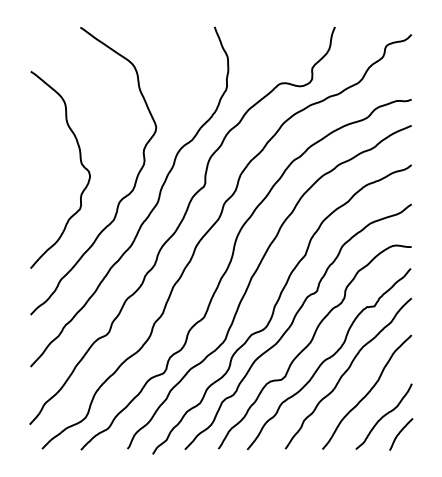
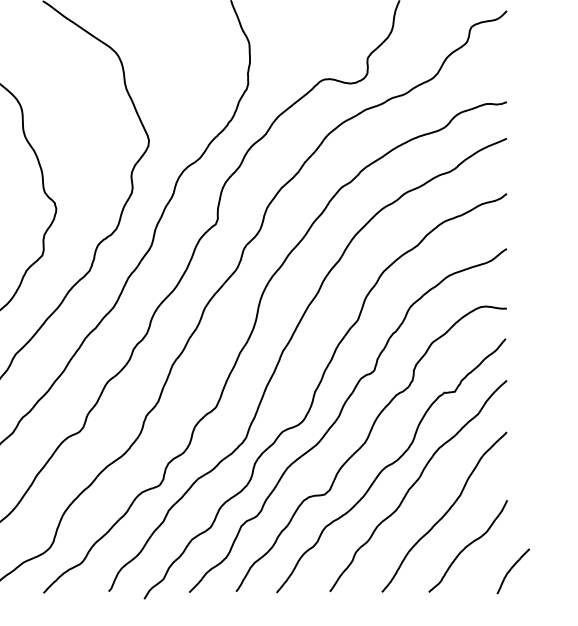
curve: (400, 433) -> (512, 569), moved

